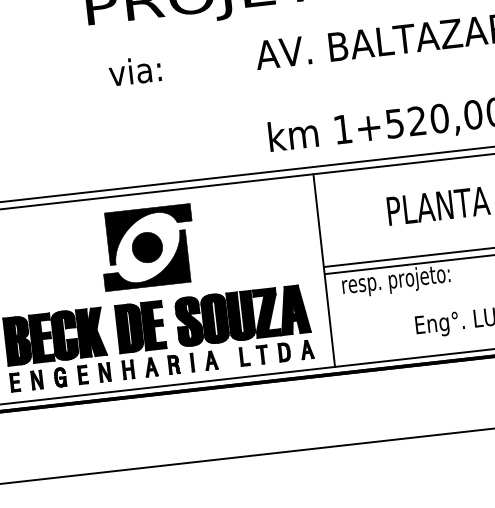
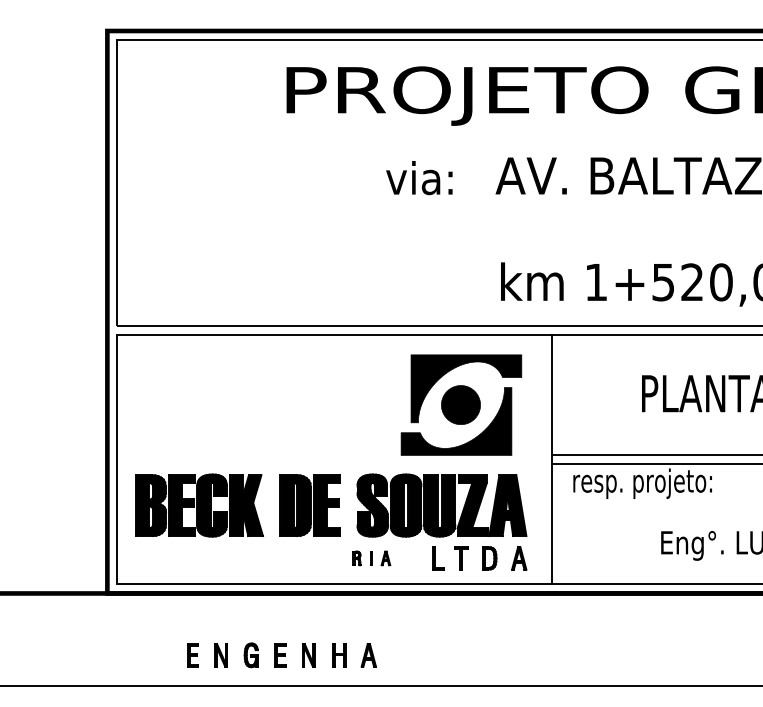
text: (135, 71) -> (419, 178), moved
part: (147, 247) -> (461, 404), moved
part: (192, 362) -> (371, 558), size x0.6
part: (83, 374) -> (281, 655), moved

